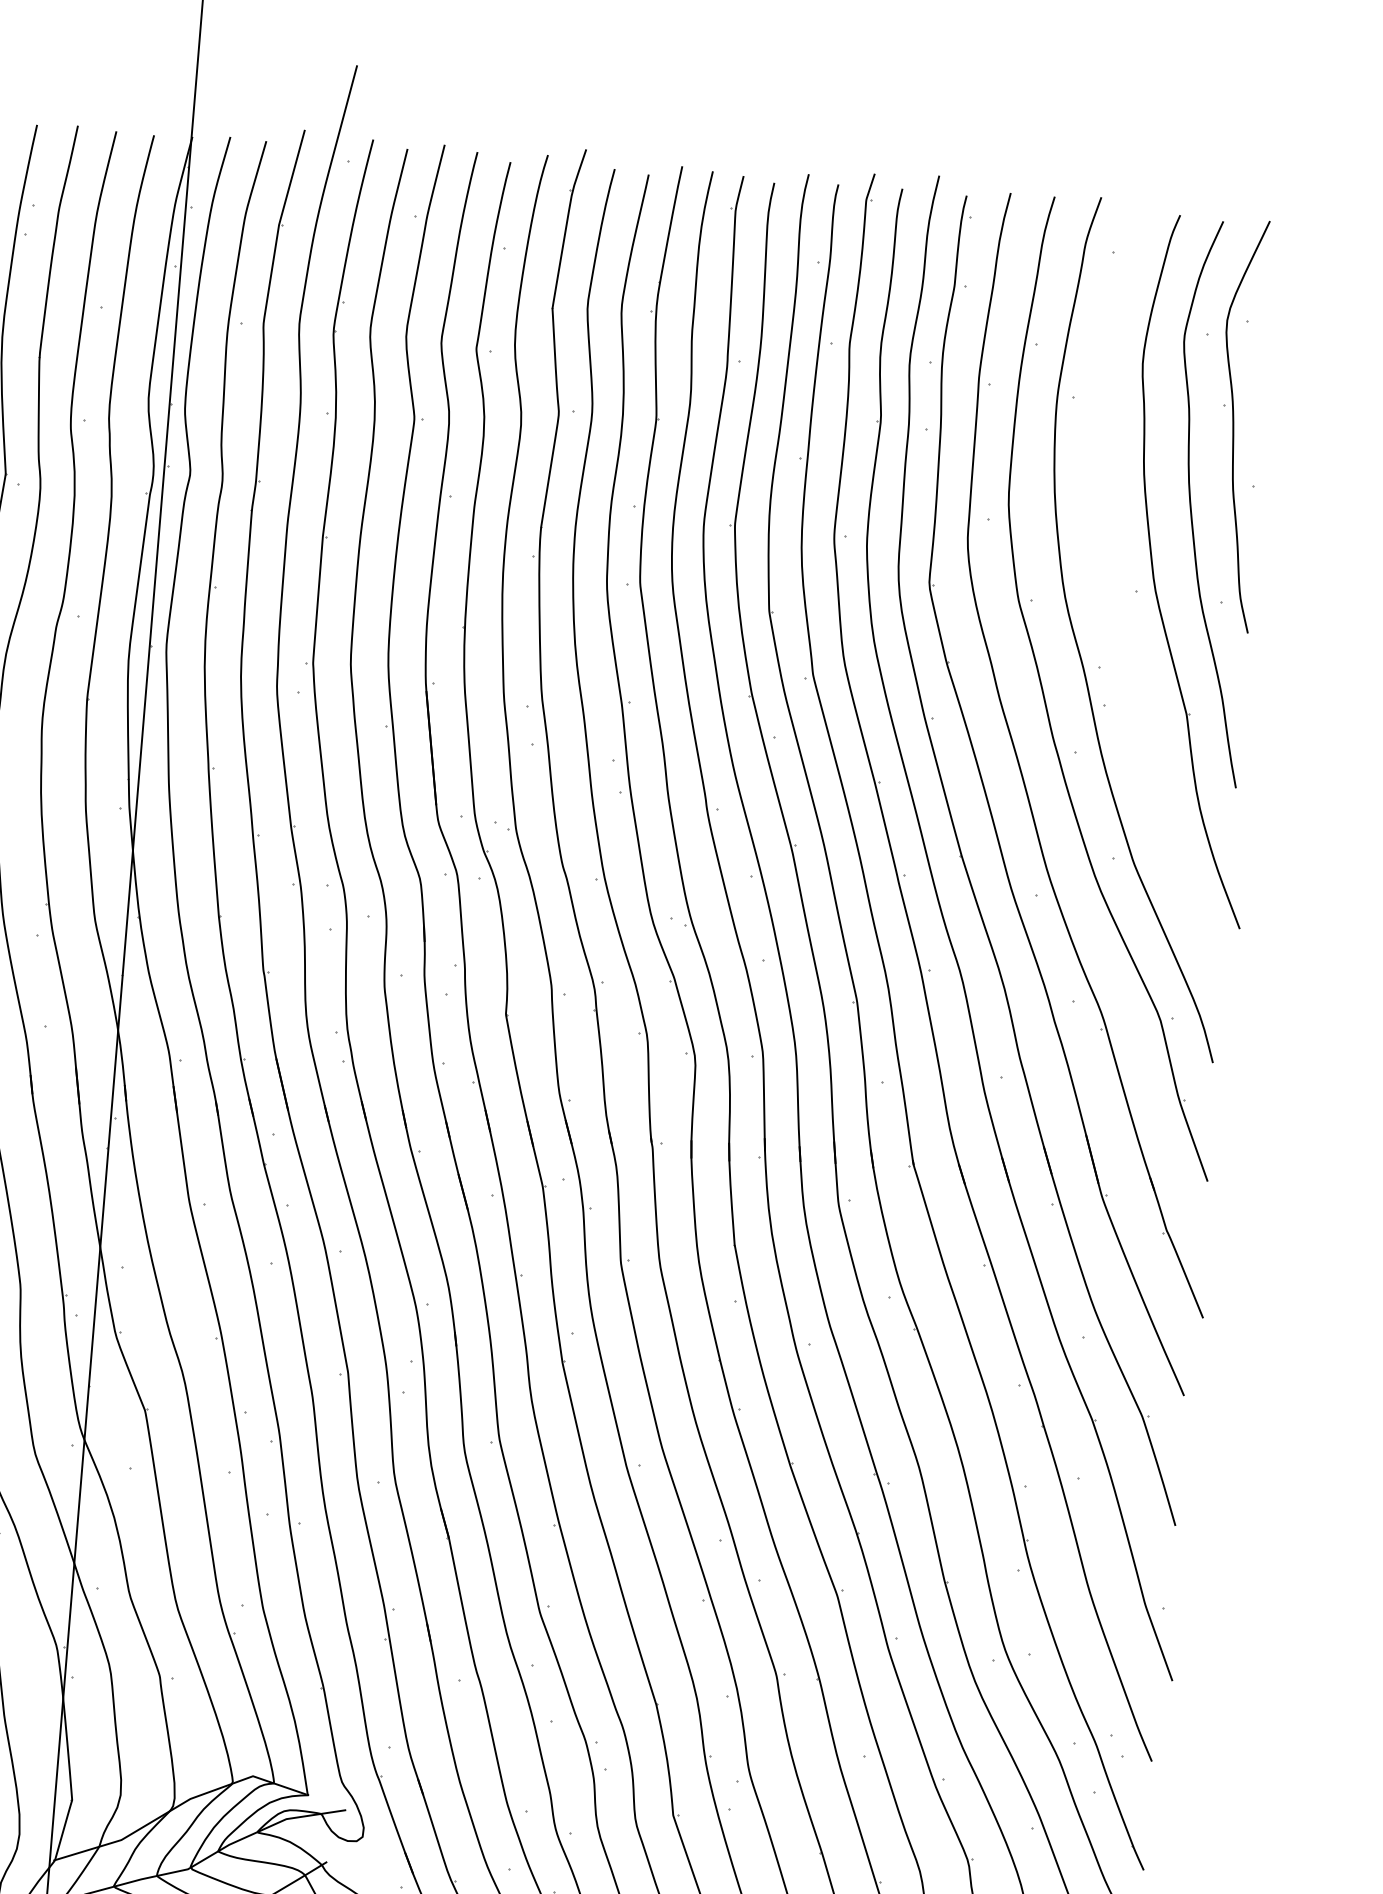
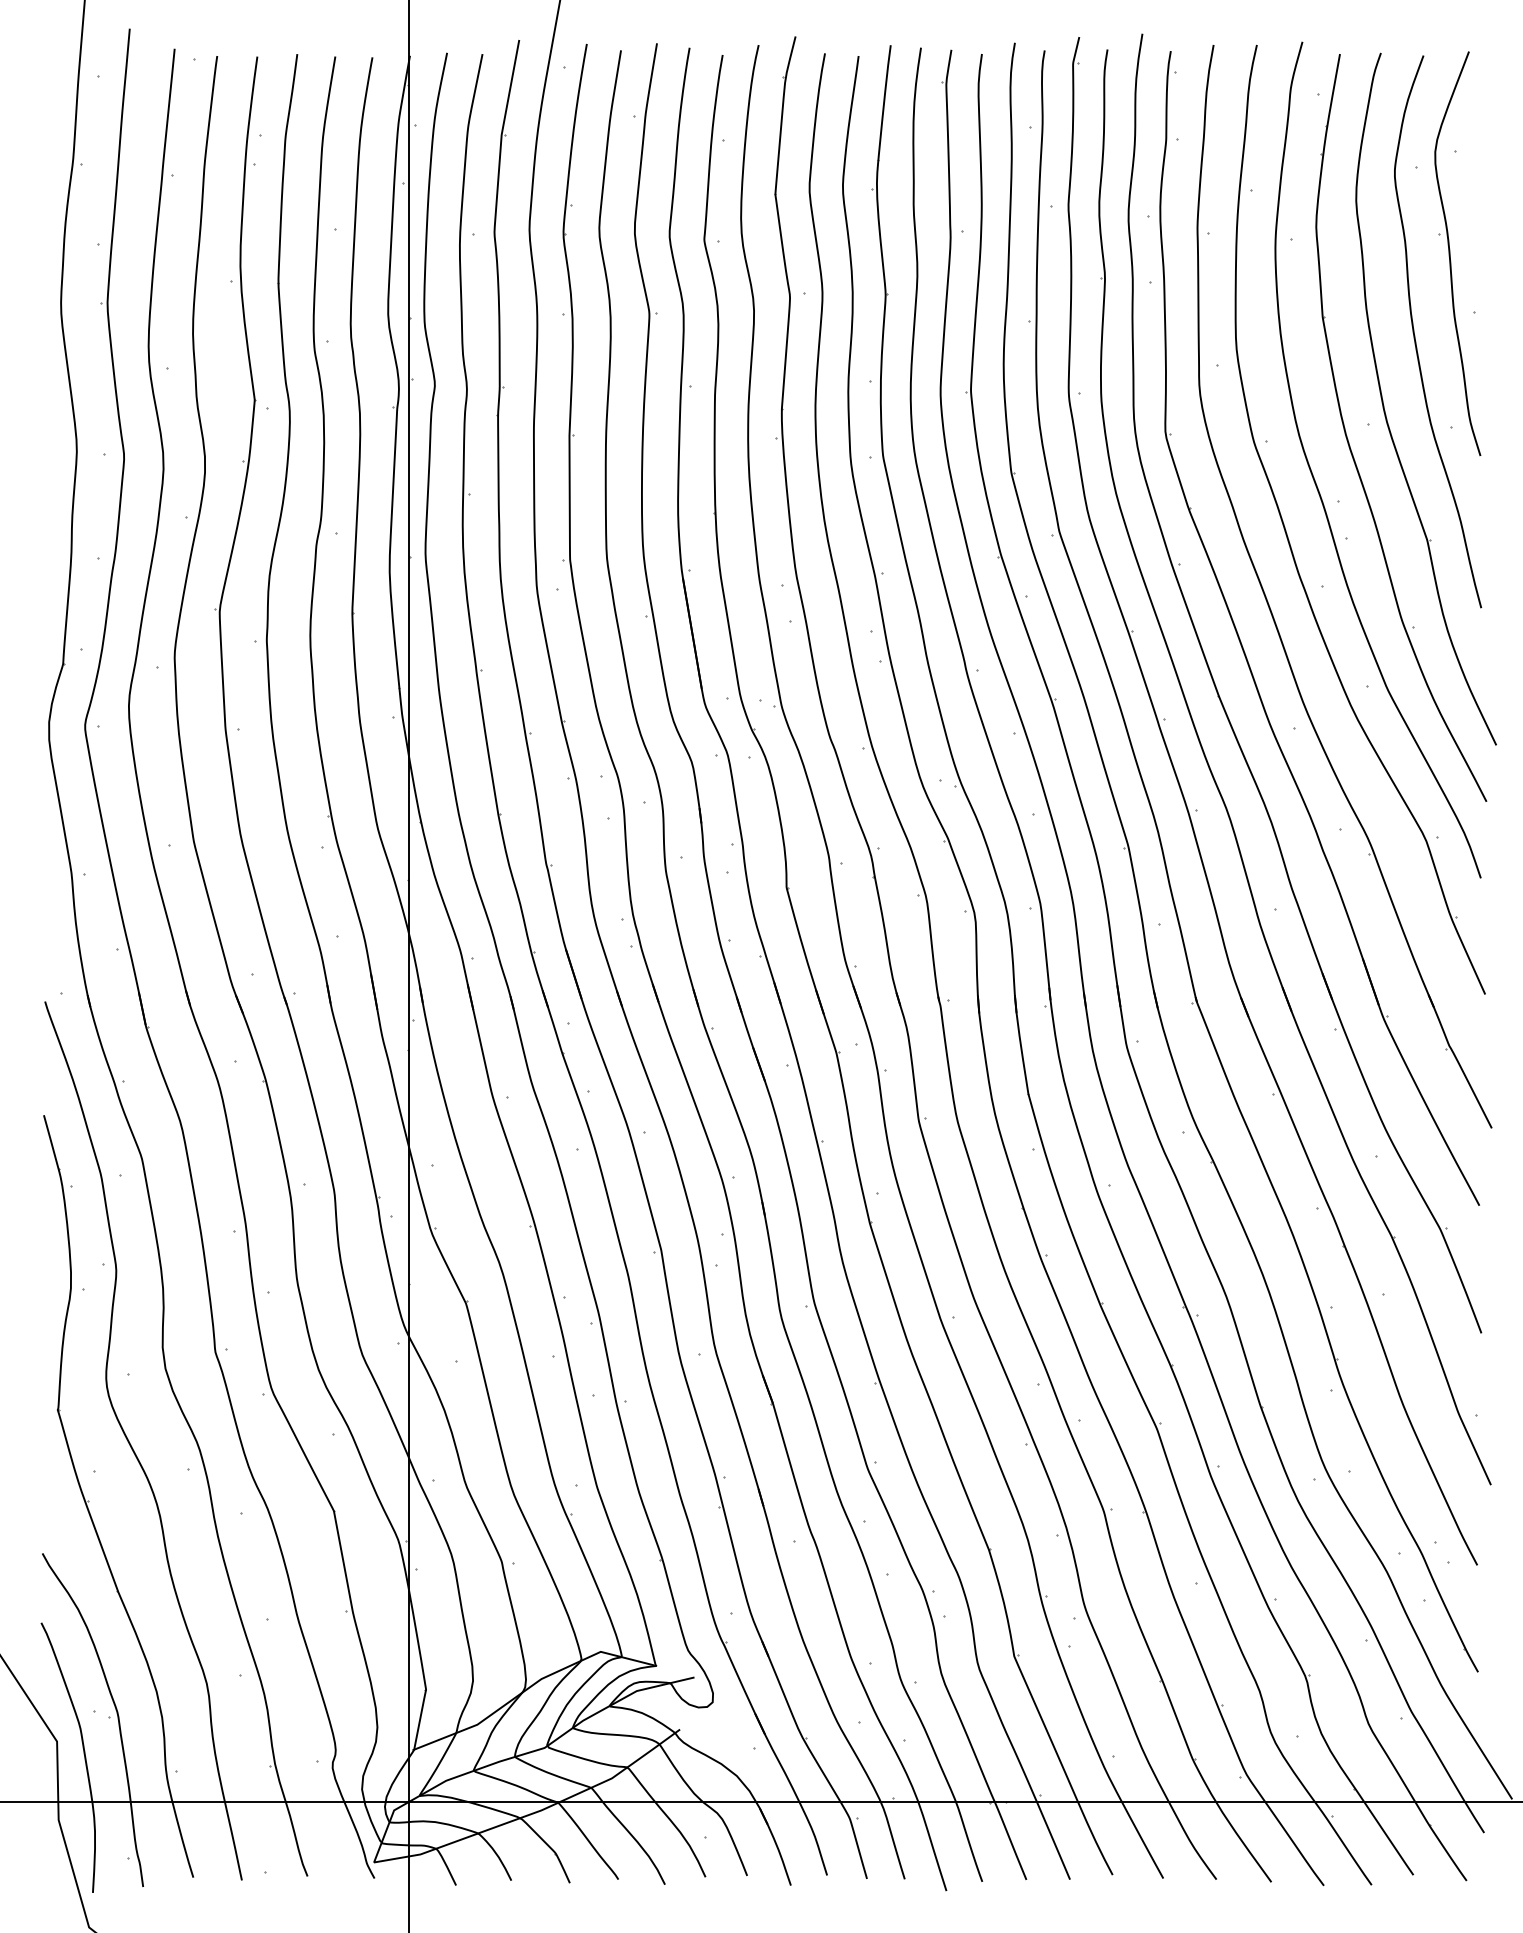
part: (1116, 611) -> (1350, 445), added

